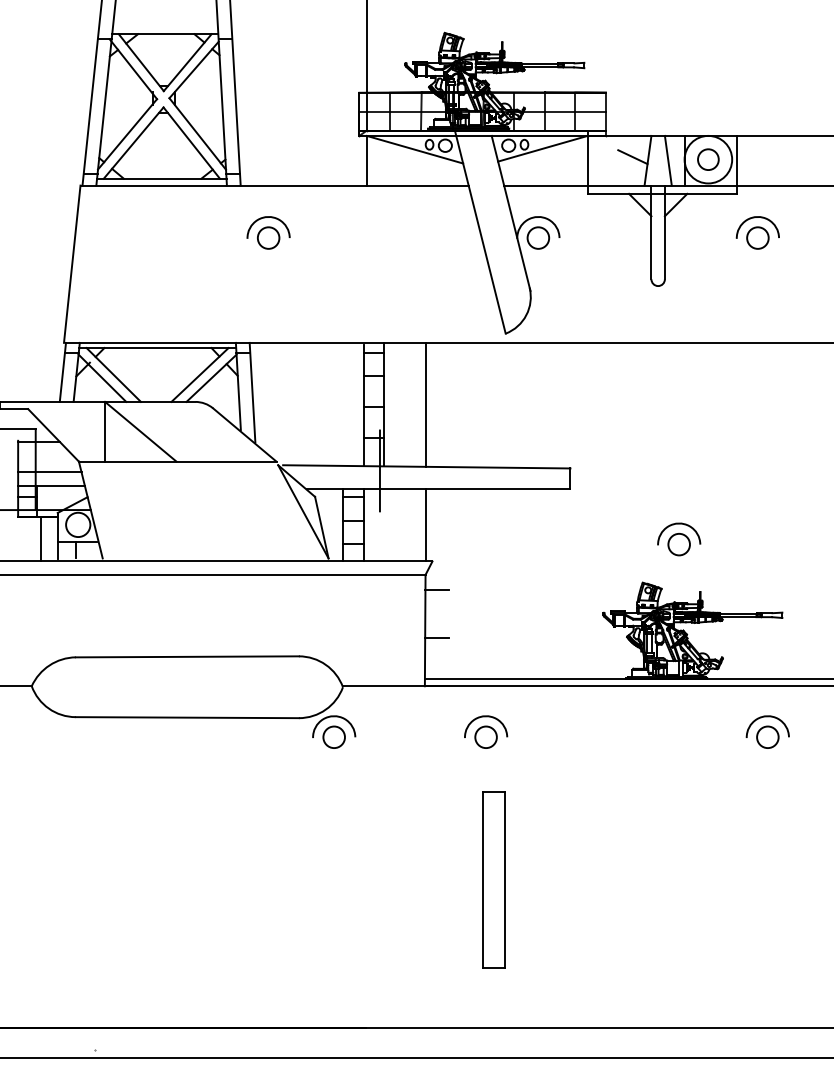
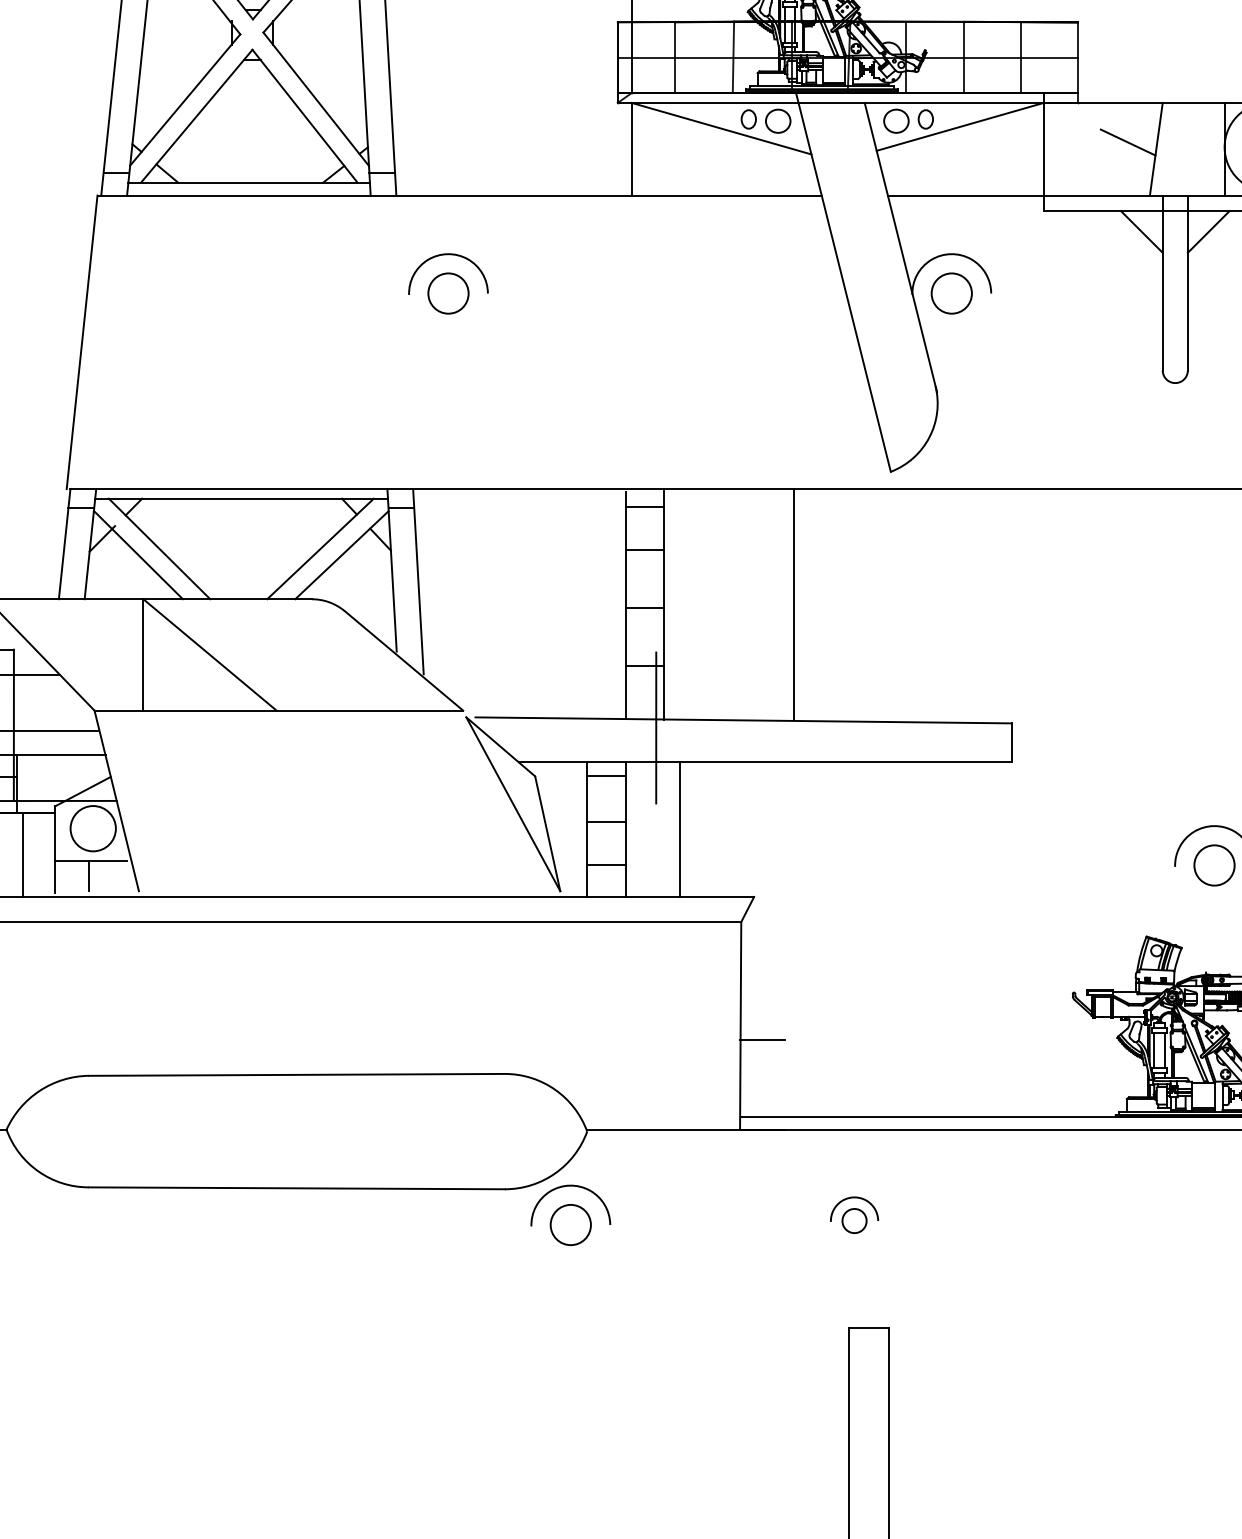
line: (667, 160) -> (1192, 148), removed
line: (425, 404) -> (793, 604), moved
line: (425, 524) -> (679, 827), moved
line: (436, 589) -> (761, 949), removed
part: (486, 731) -> (854, 1214), size x0.6

